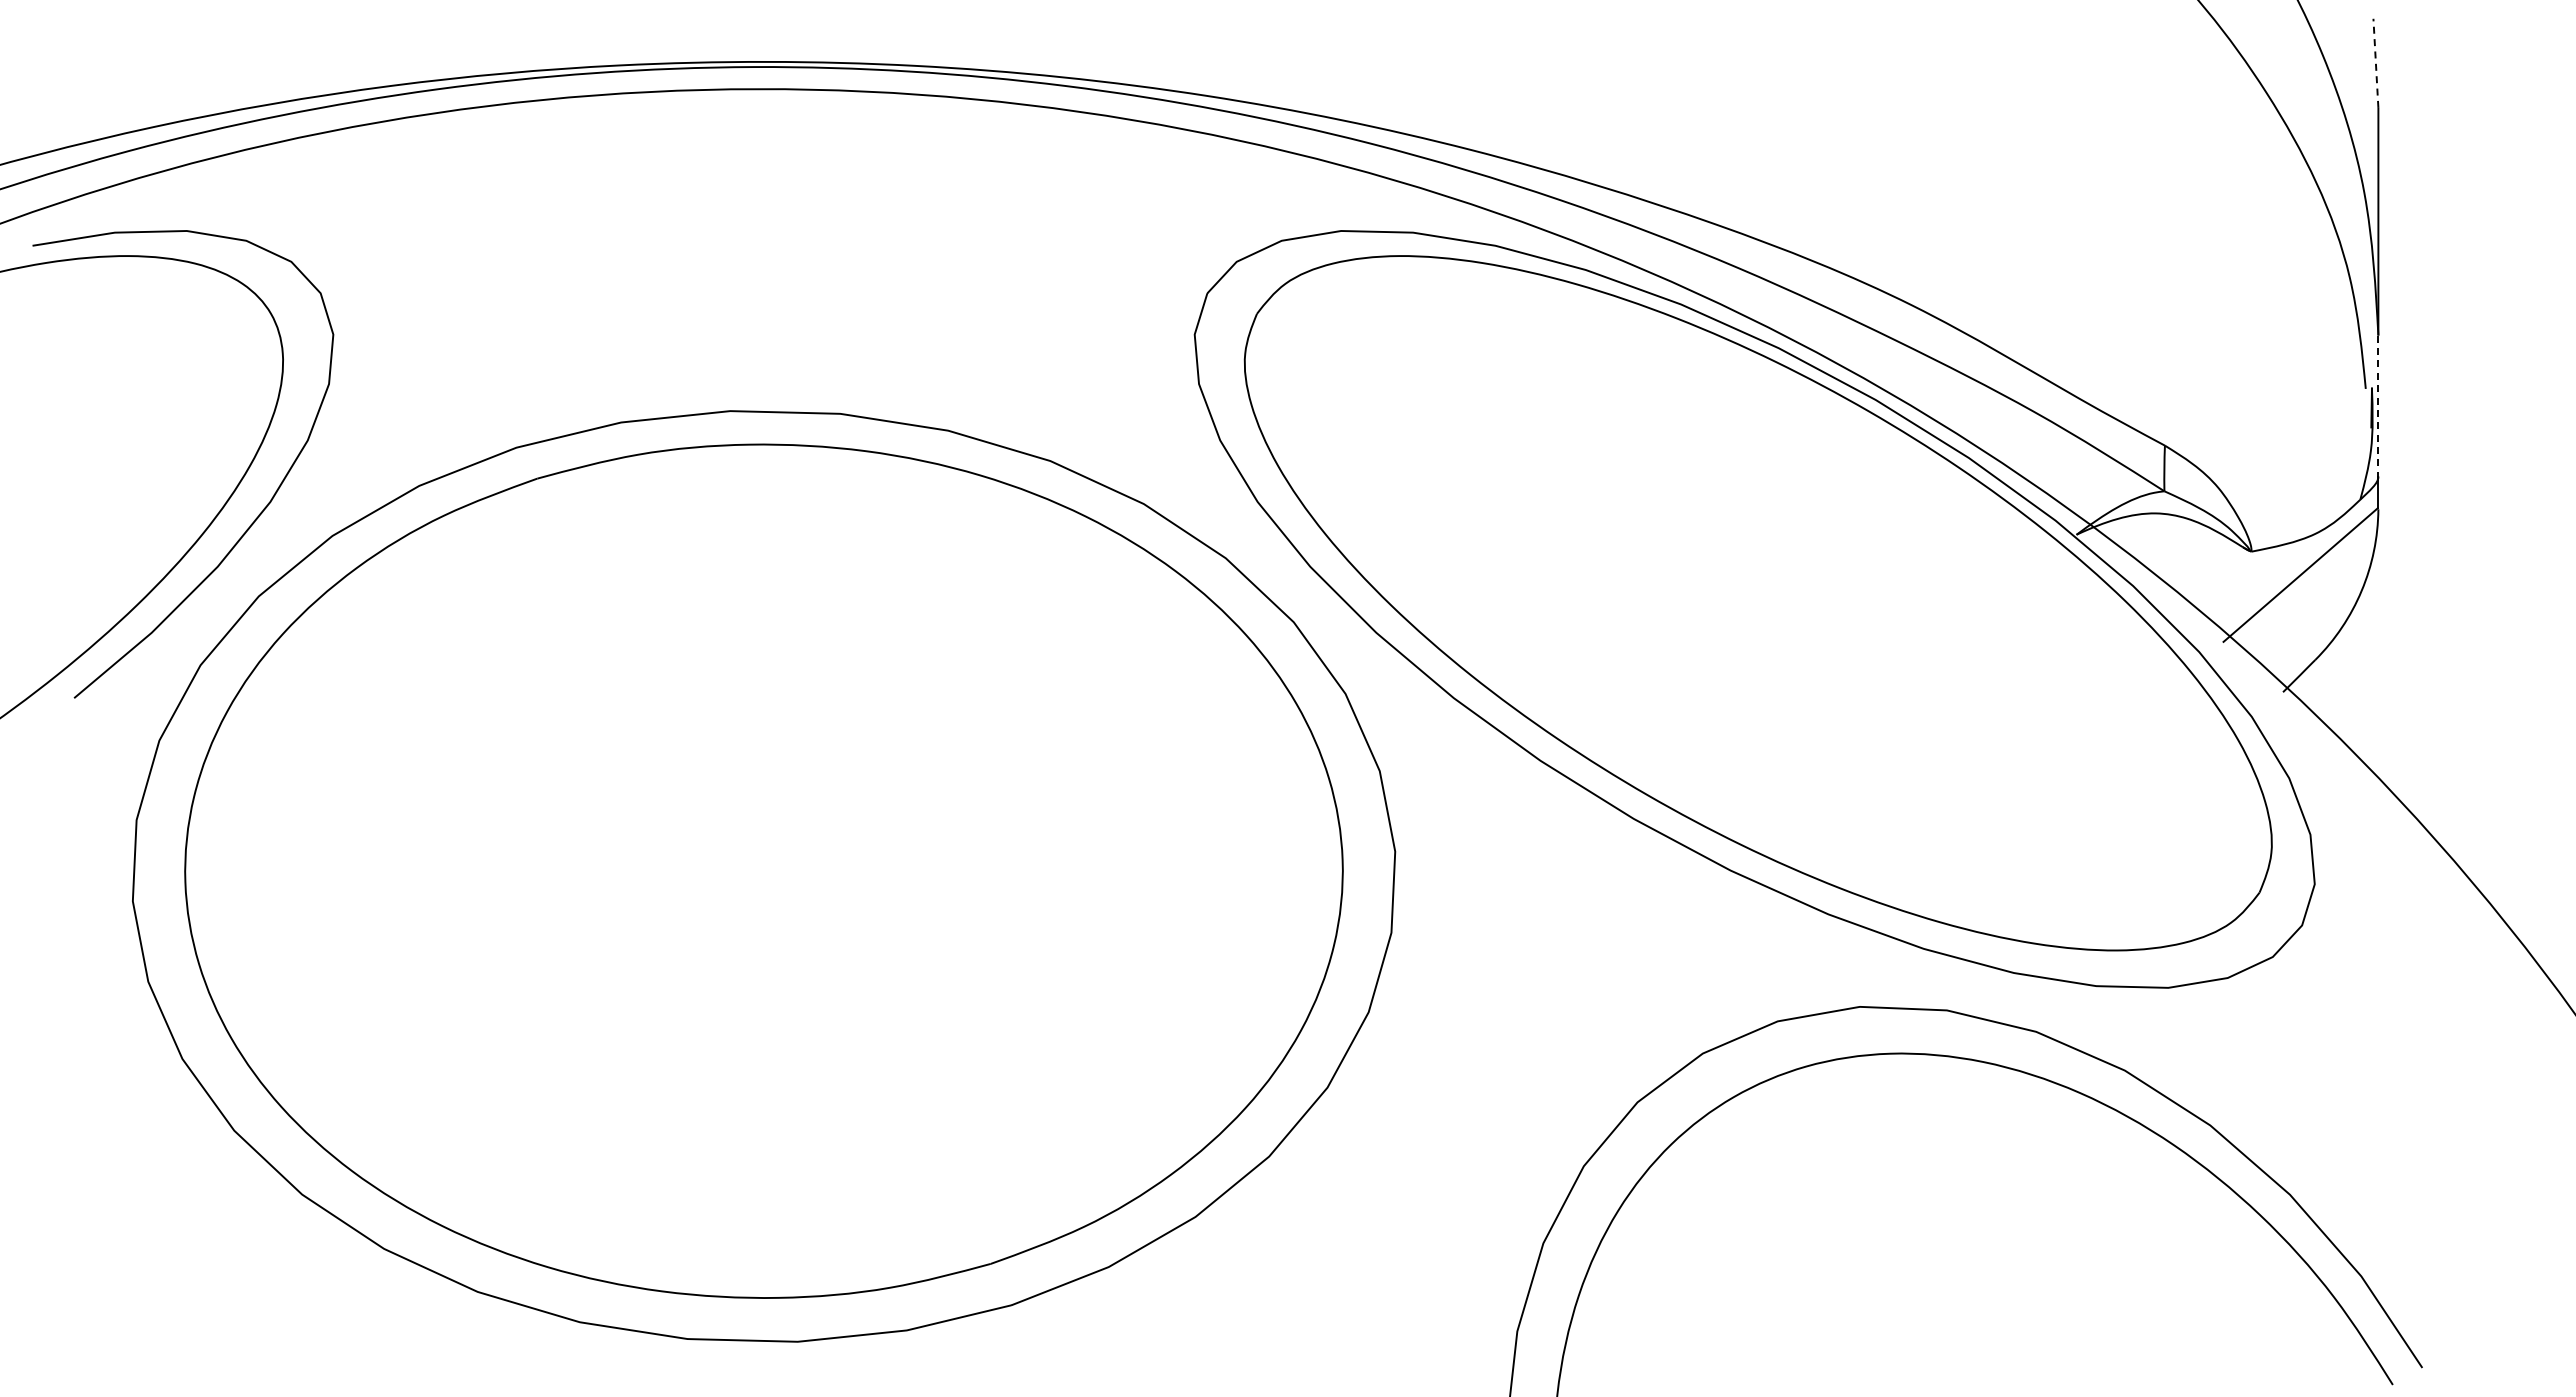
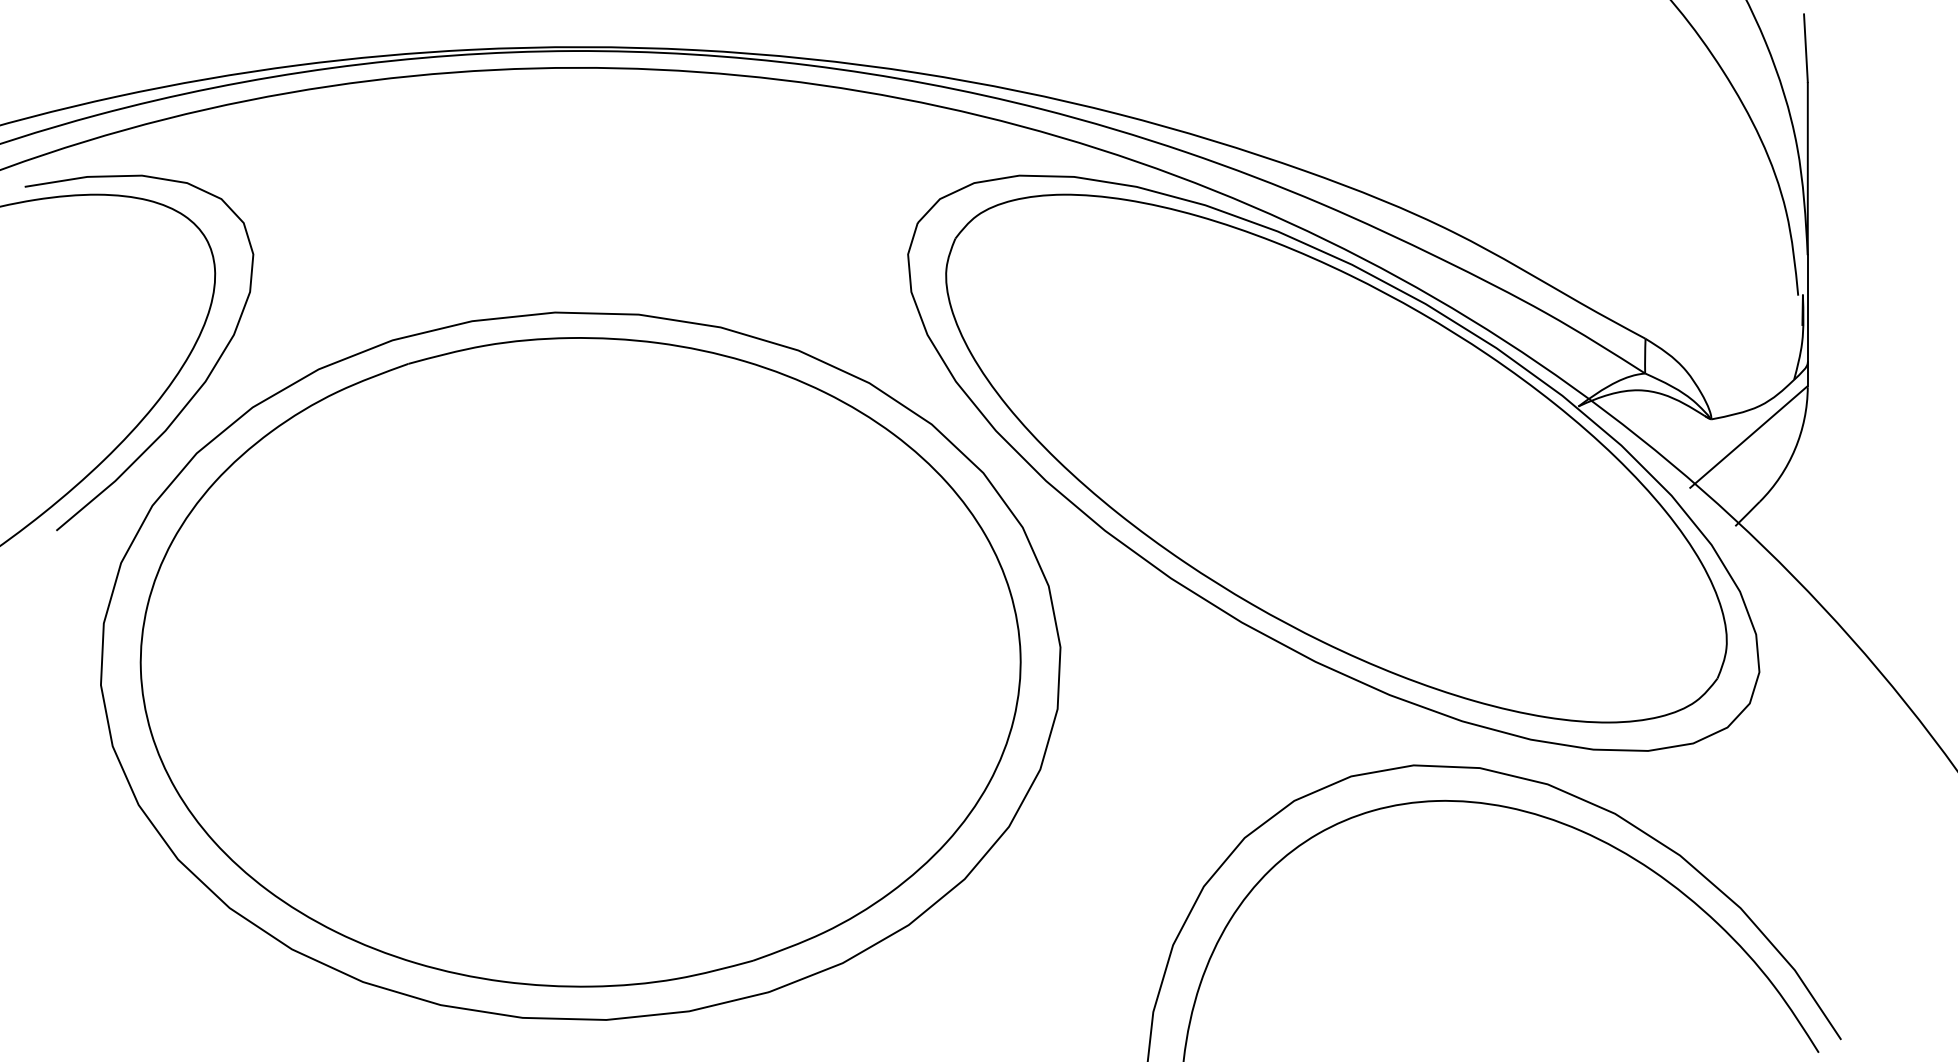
line: (2375, 63) -> (1805, 48), dashed -> solid
line: (2378, 406) -> (1807, 309), dashed -> solid

